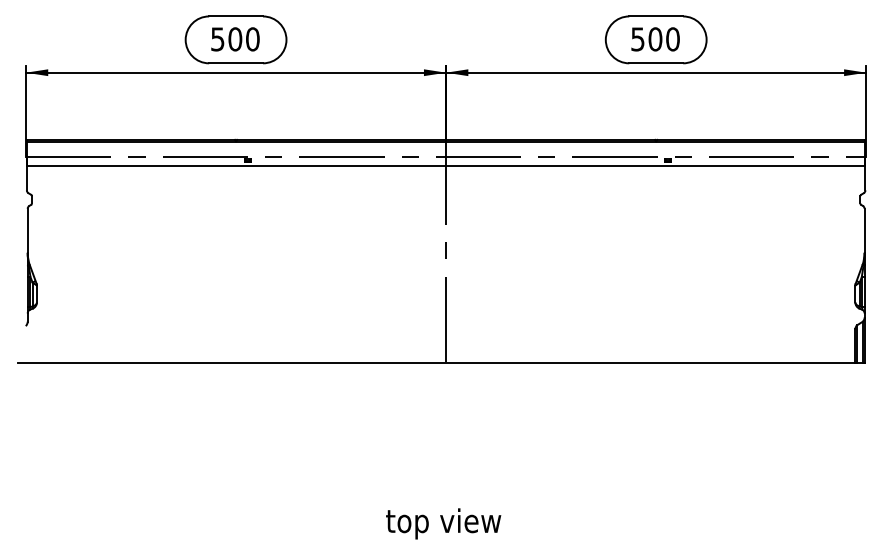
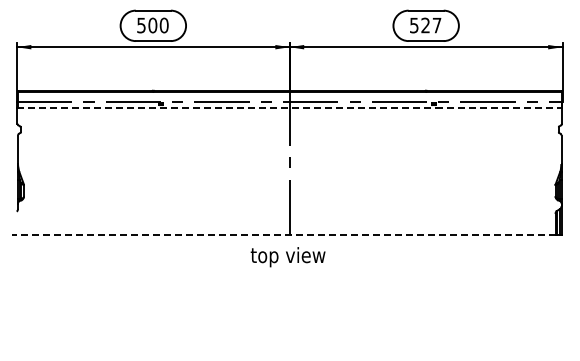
text: (664, 39) -> (431, 25), 500 -> 527
line: (447, 165) -> (290, 107), solid -> dashed
line: (436, 362) -> (283, 235), solid -> dashed
text: (442, 524) -> (287, 257), moved

